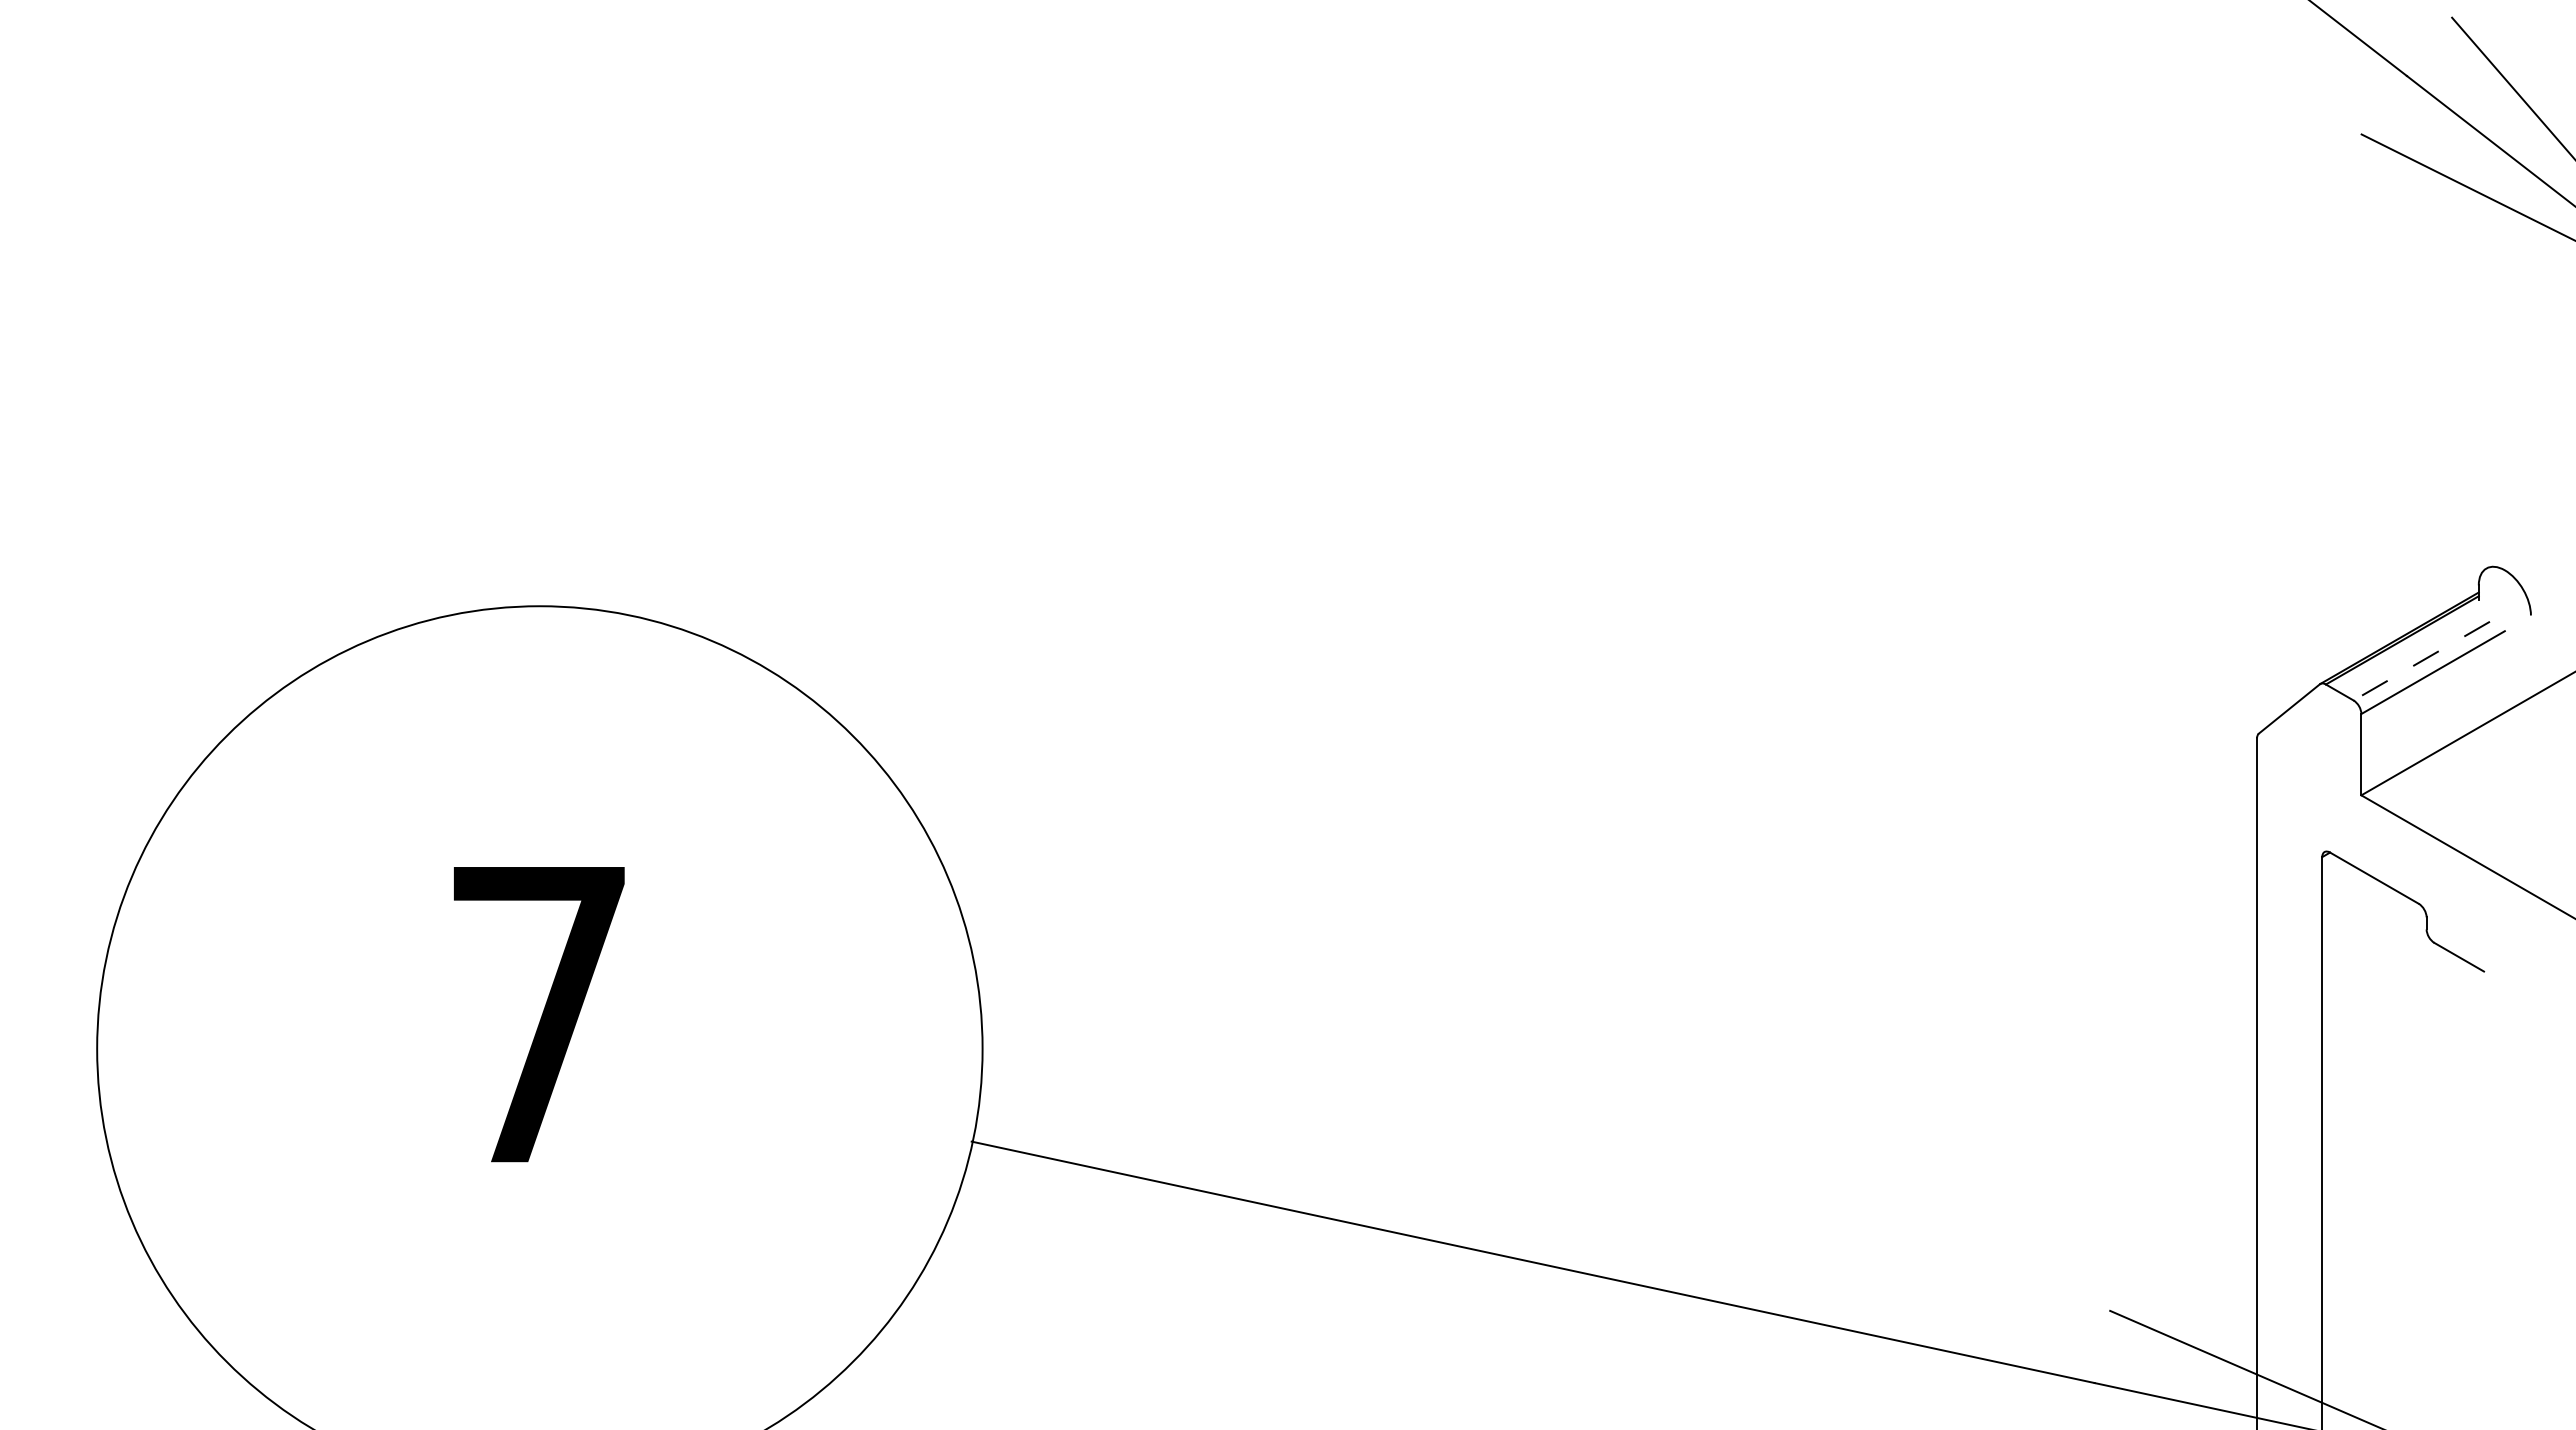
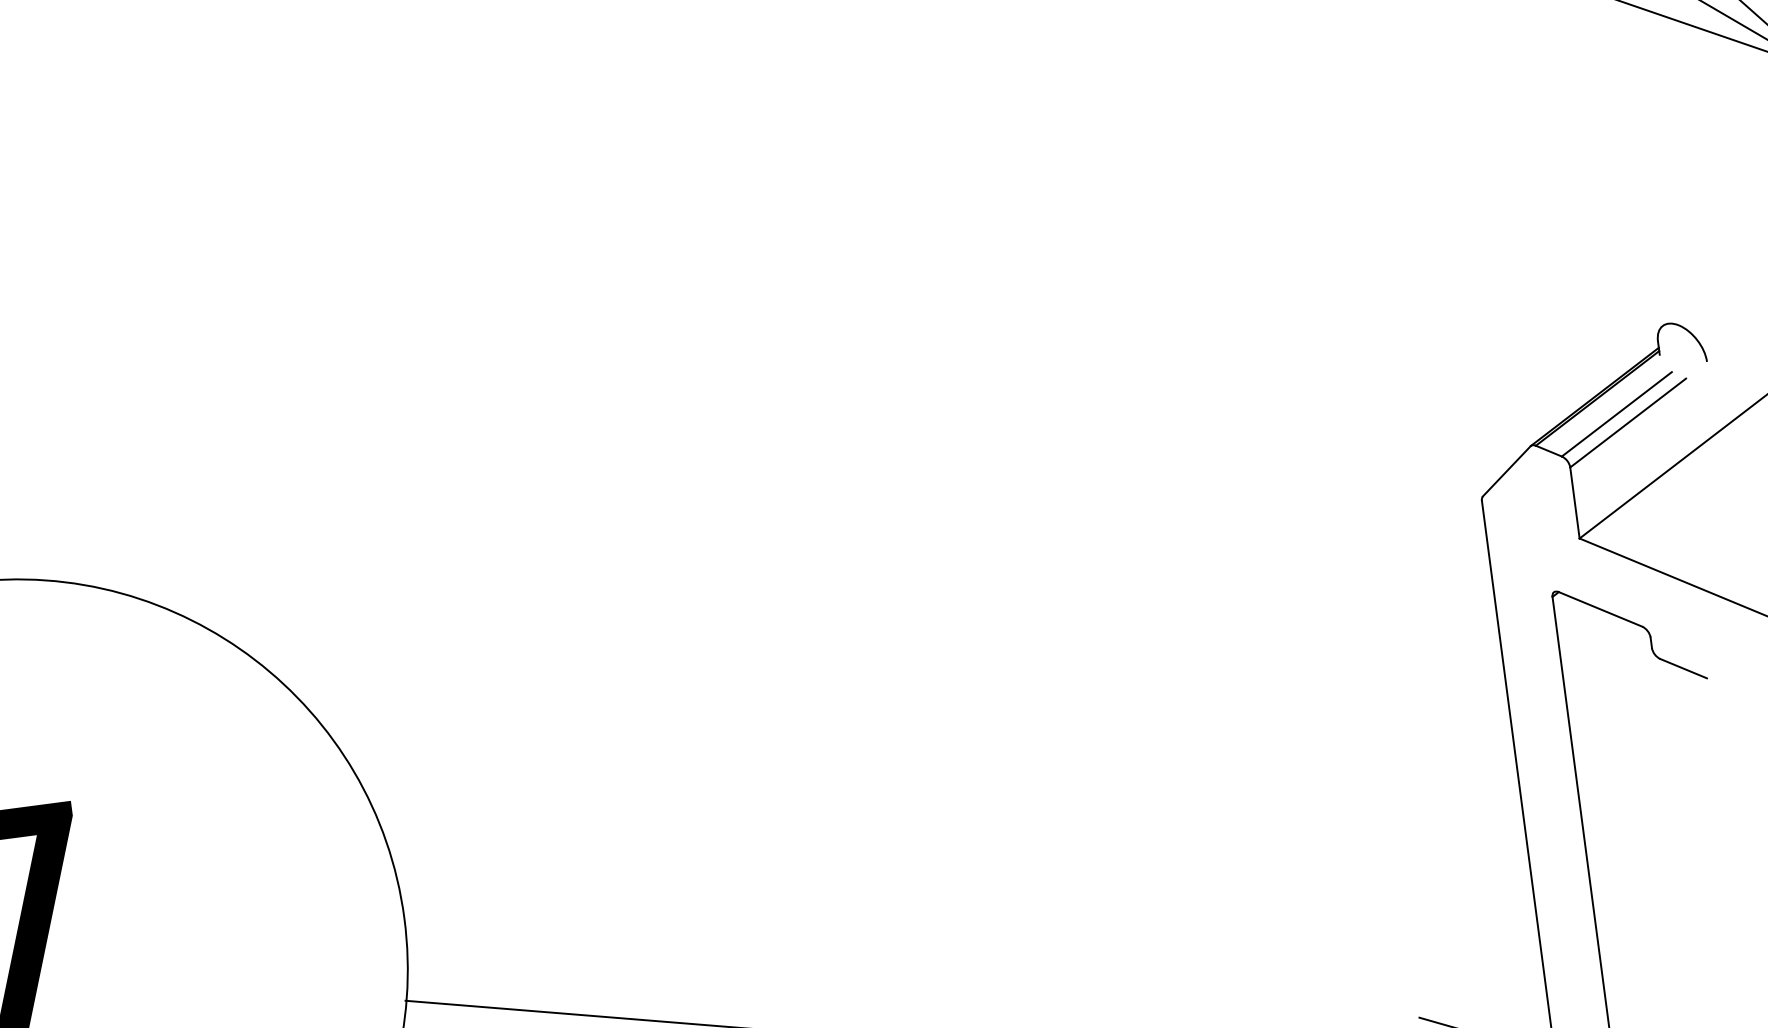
line: (2421, 661) -> (1616, 414), dashed -> solid

